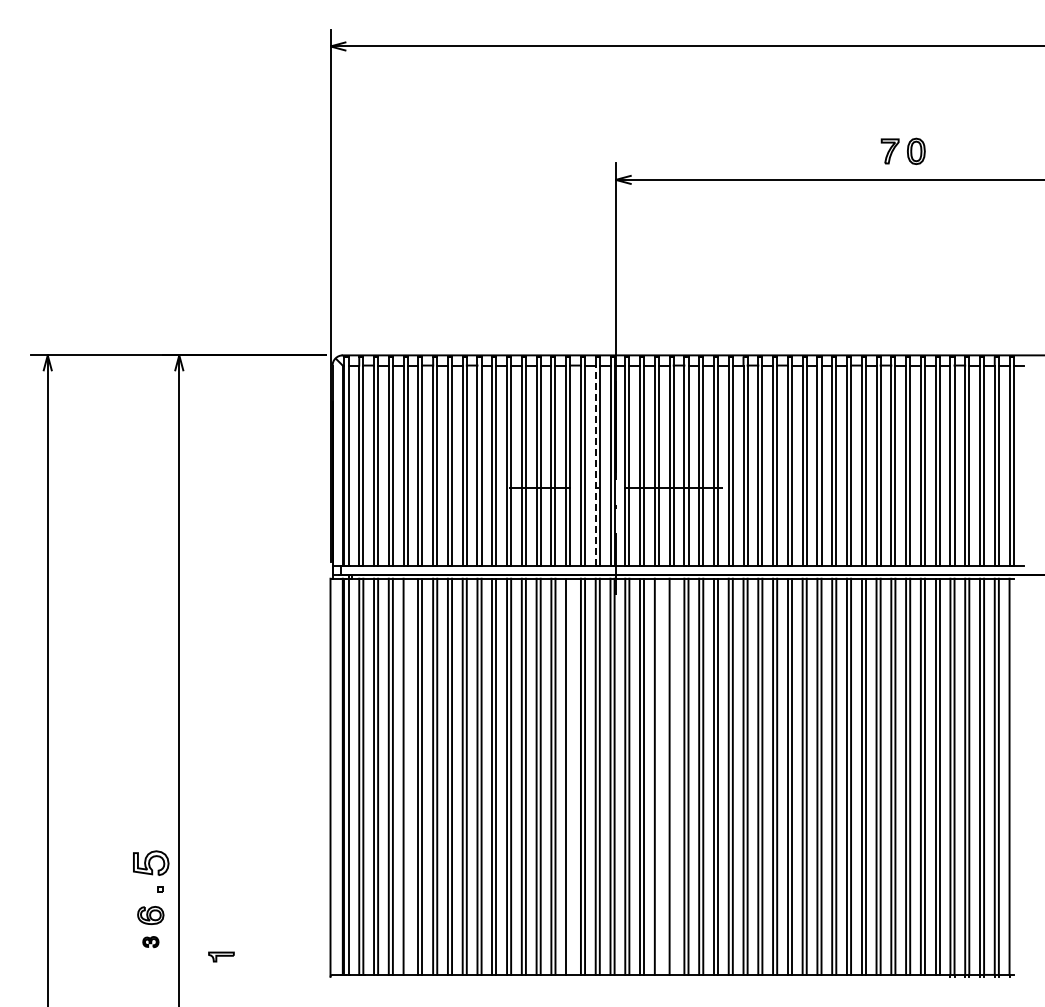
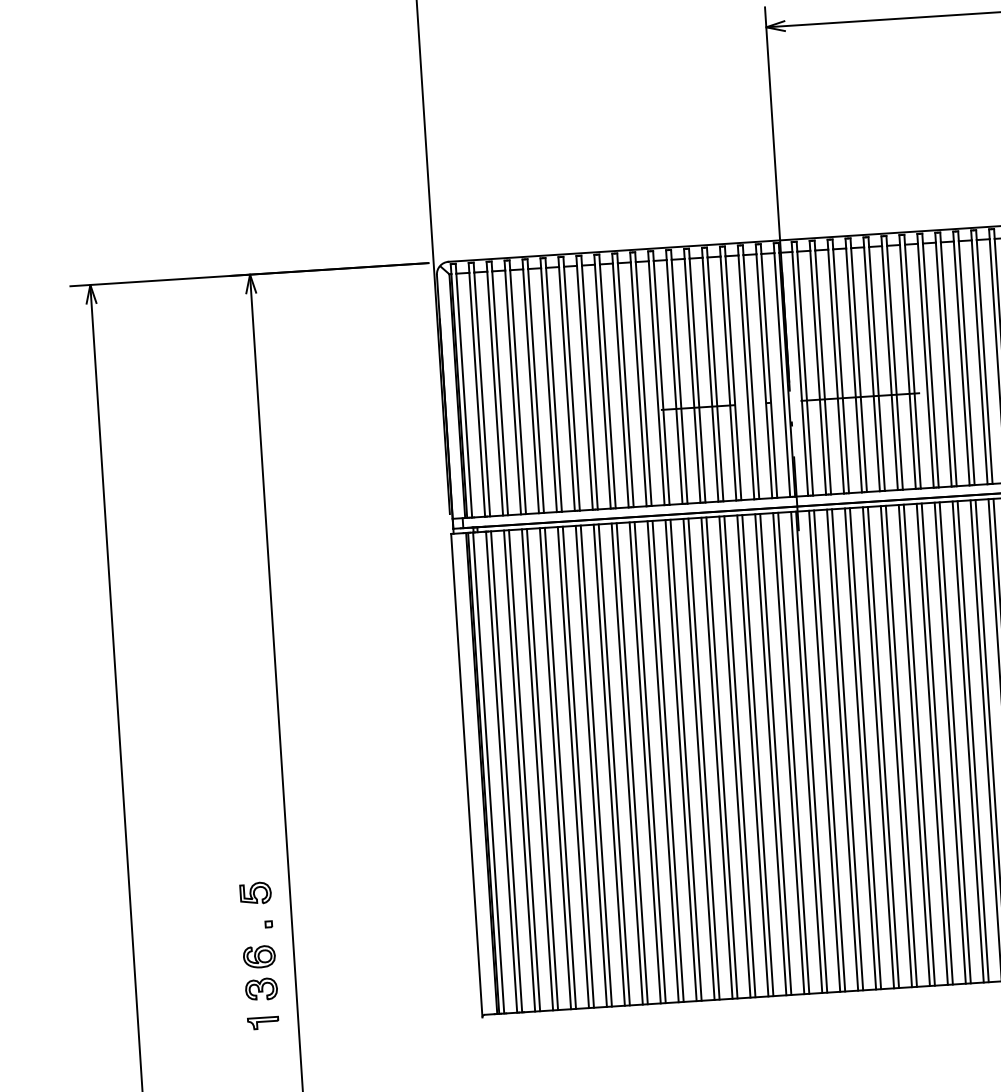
line: (595, 465) -> (764, 375), dashed -> solid
line: (407, 776) -> (560, 768), added
line: (570, 776) -> (758, 755), added
line: (658, 776) -> (864, 748), added
line: (673, 776) -> (883, 747), added
part: (150, 862) -> (254, 892), size x0.71
part: (150, 941) -> (261, 988), size x1.67
part: (221, 956) -> (263, 1022), moved

